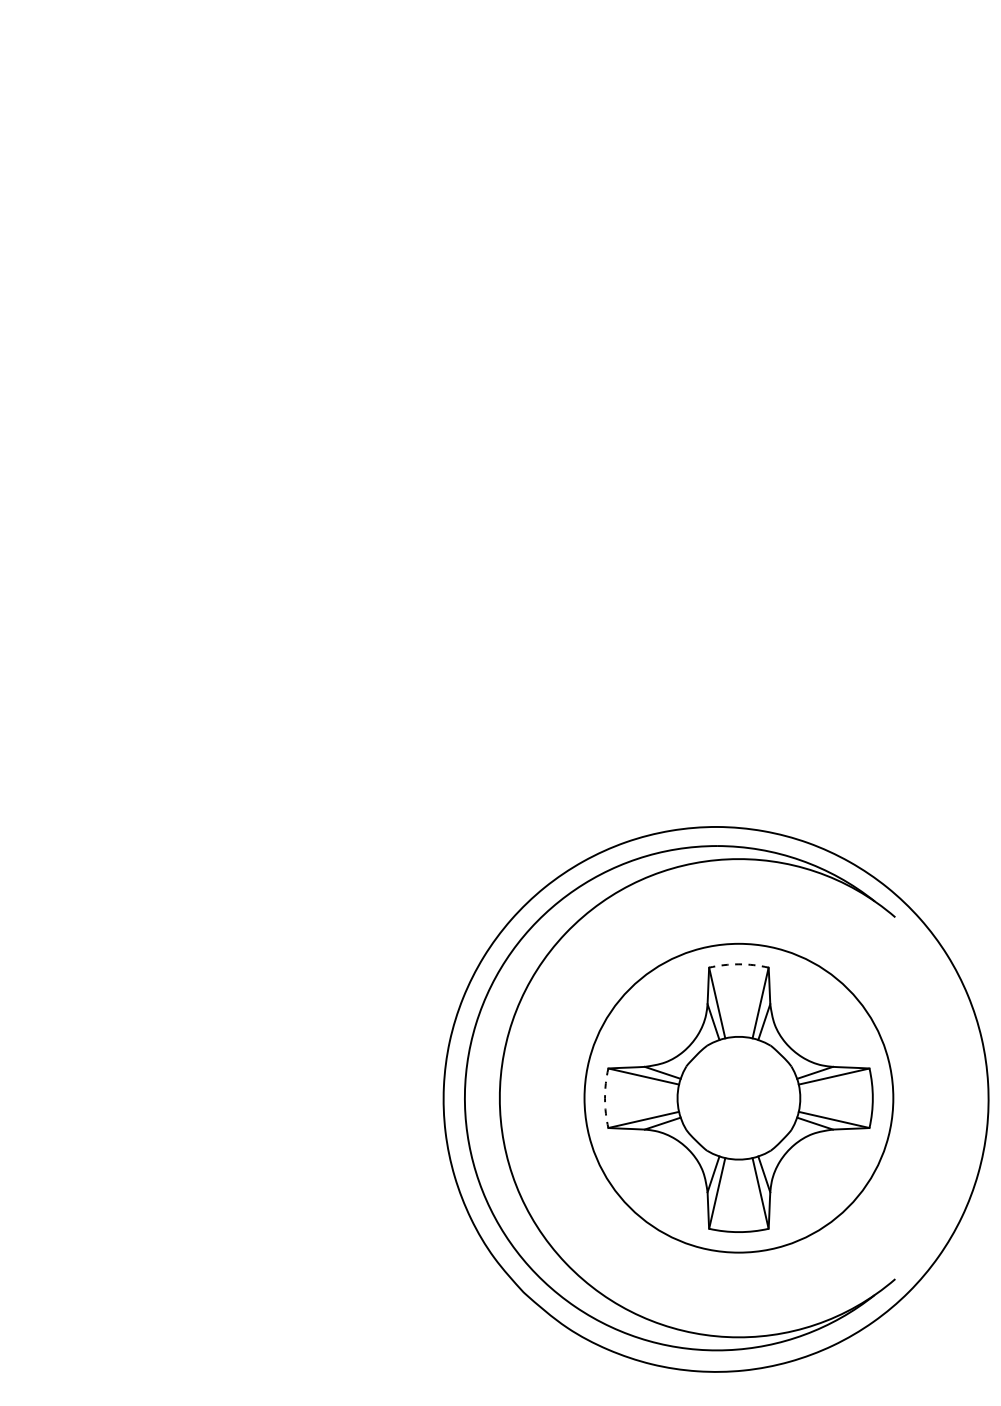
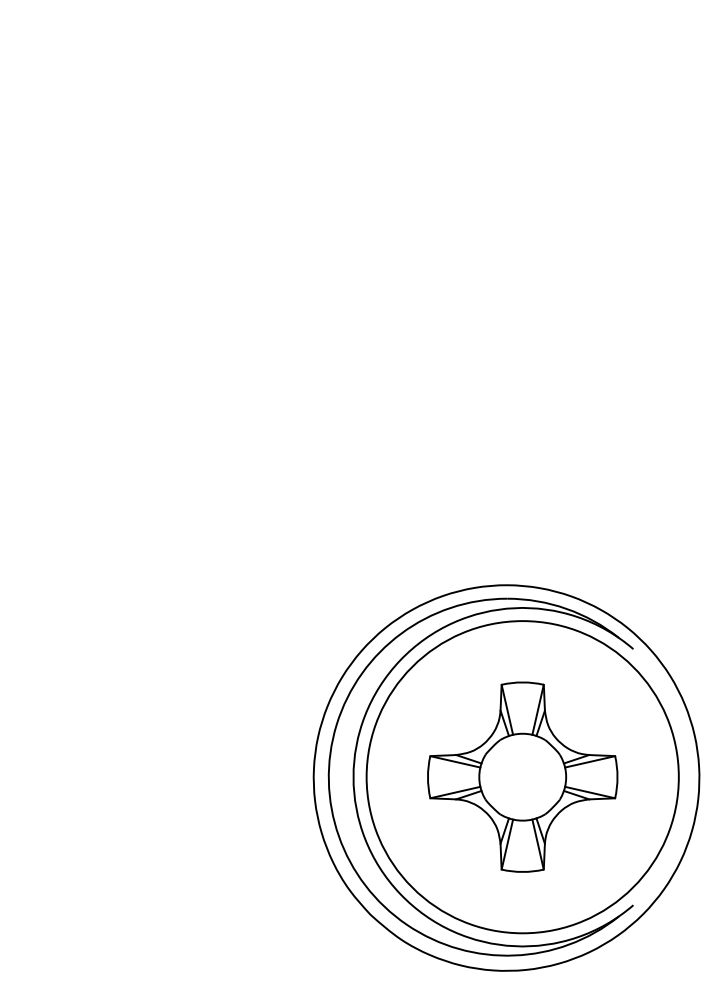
arc: (738, 964) -> (522, 682), dashed -> solid
circle: (738, 1097) -> (522, 776), size x1.43
arc: (605, 1098) -> (428, 777), dashed -> solid

